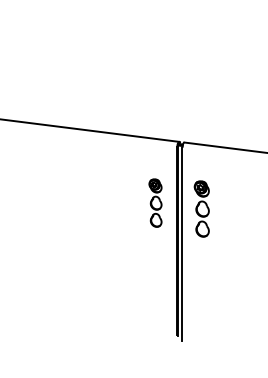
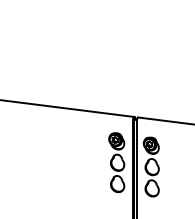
part: (155, 202) -> (116, 162), size x1.67
part: (201, 208) -> (150, 166), size x1.43

